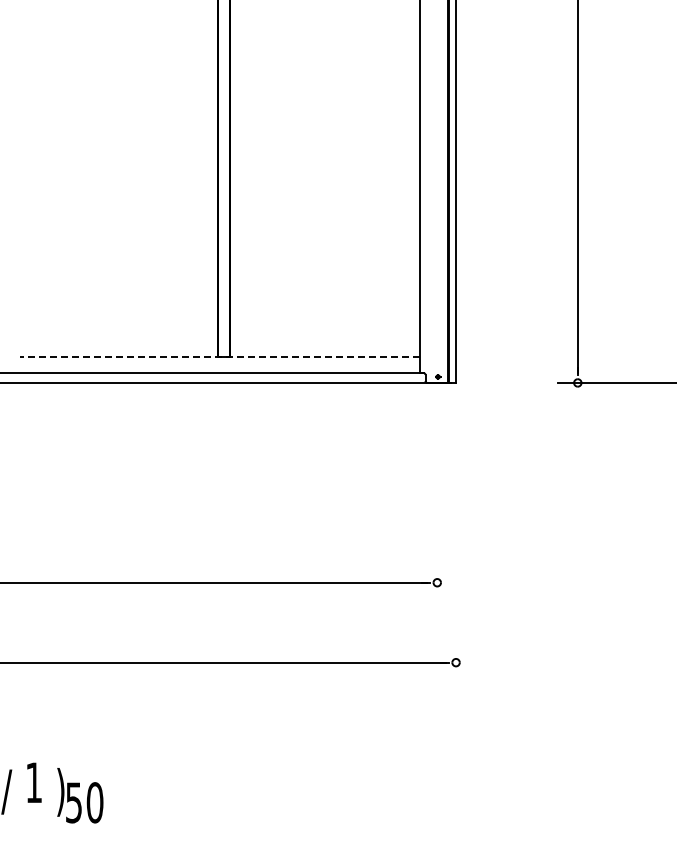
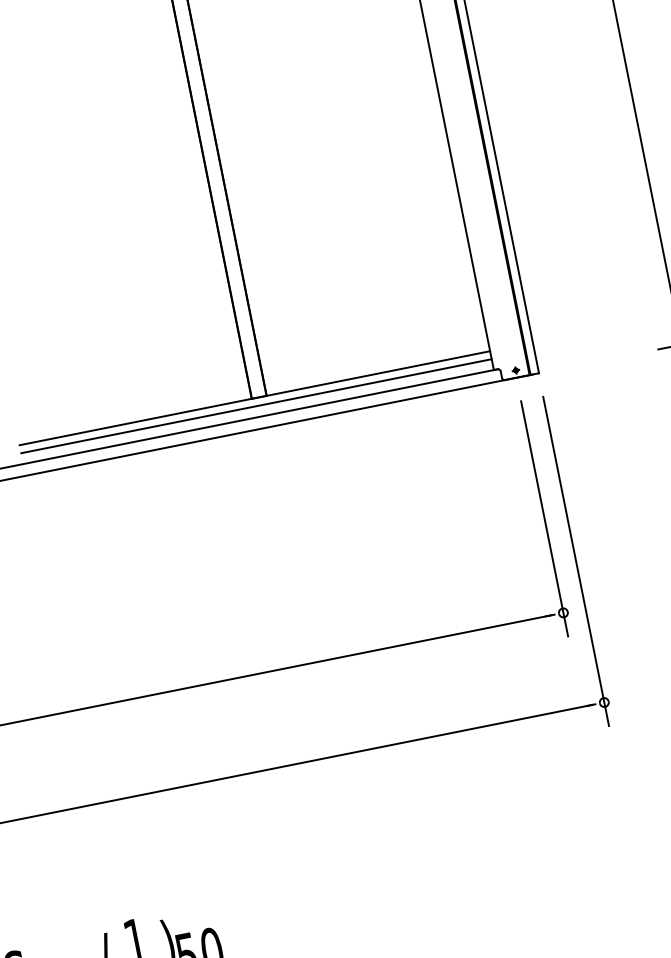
line: (220, 356) -> (255, 397), dashed -> solid
line: (220, 363) -> (256, 405), added
line: (437, 502) -> (544, 518), added
line: (456, 542) -> (576, 561), added

